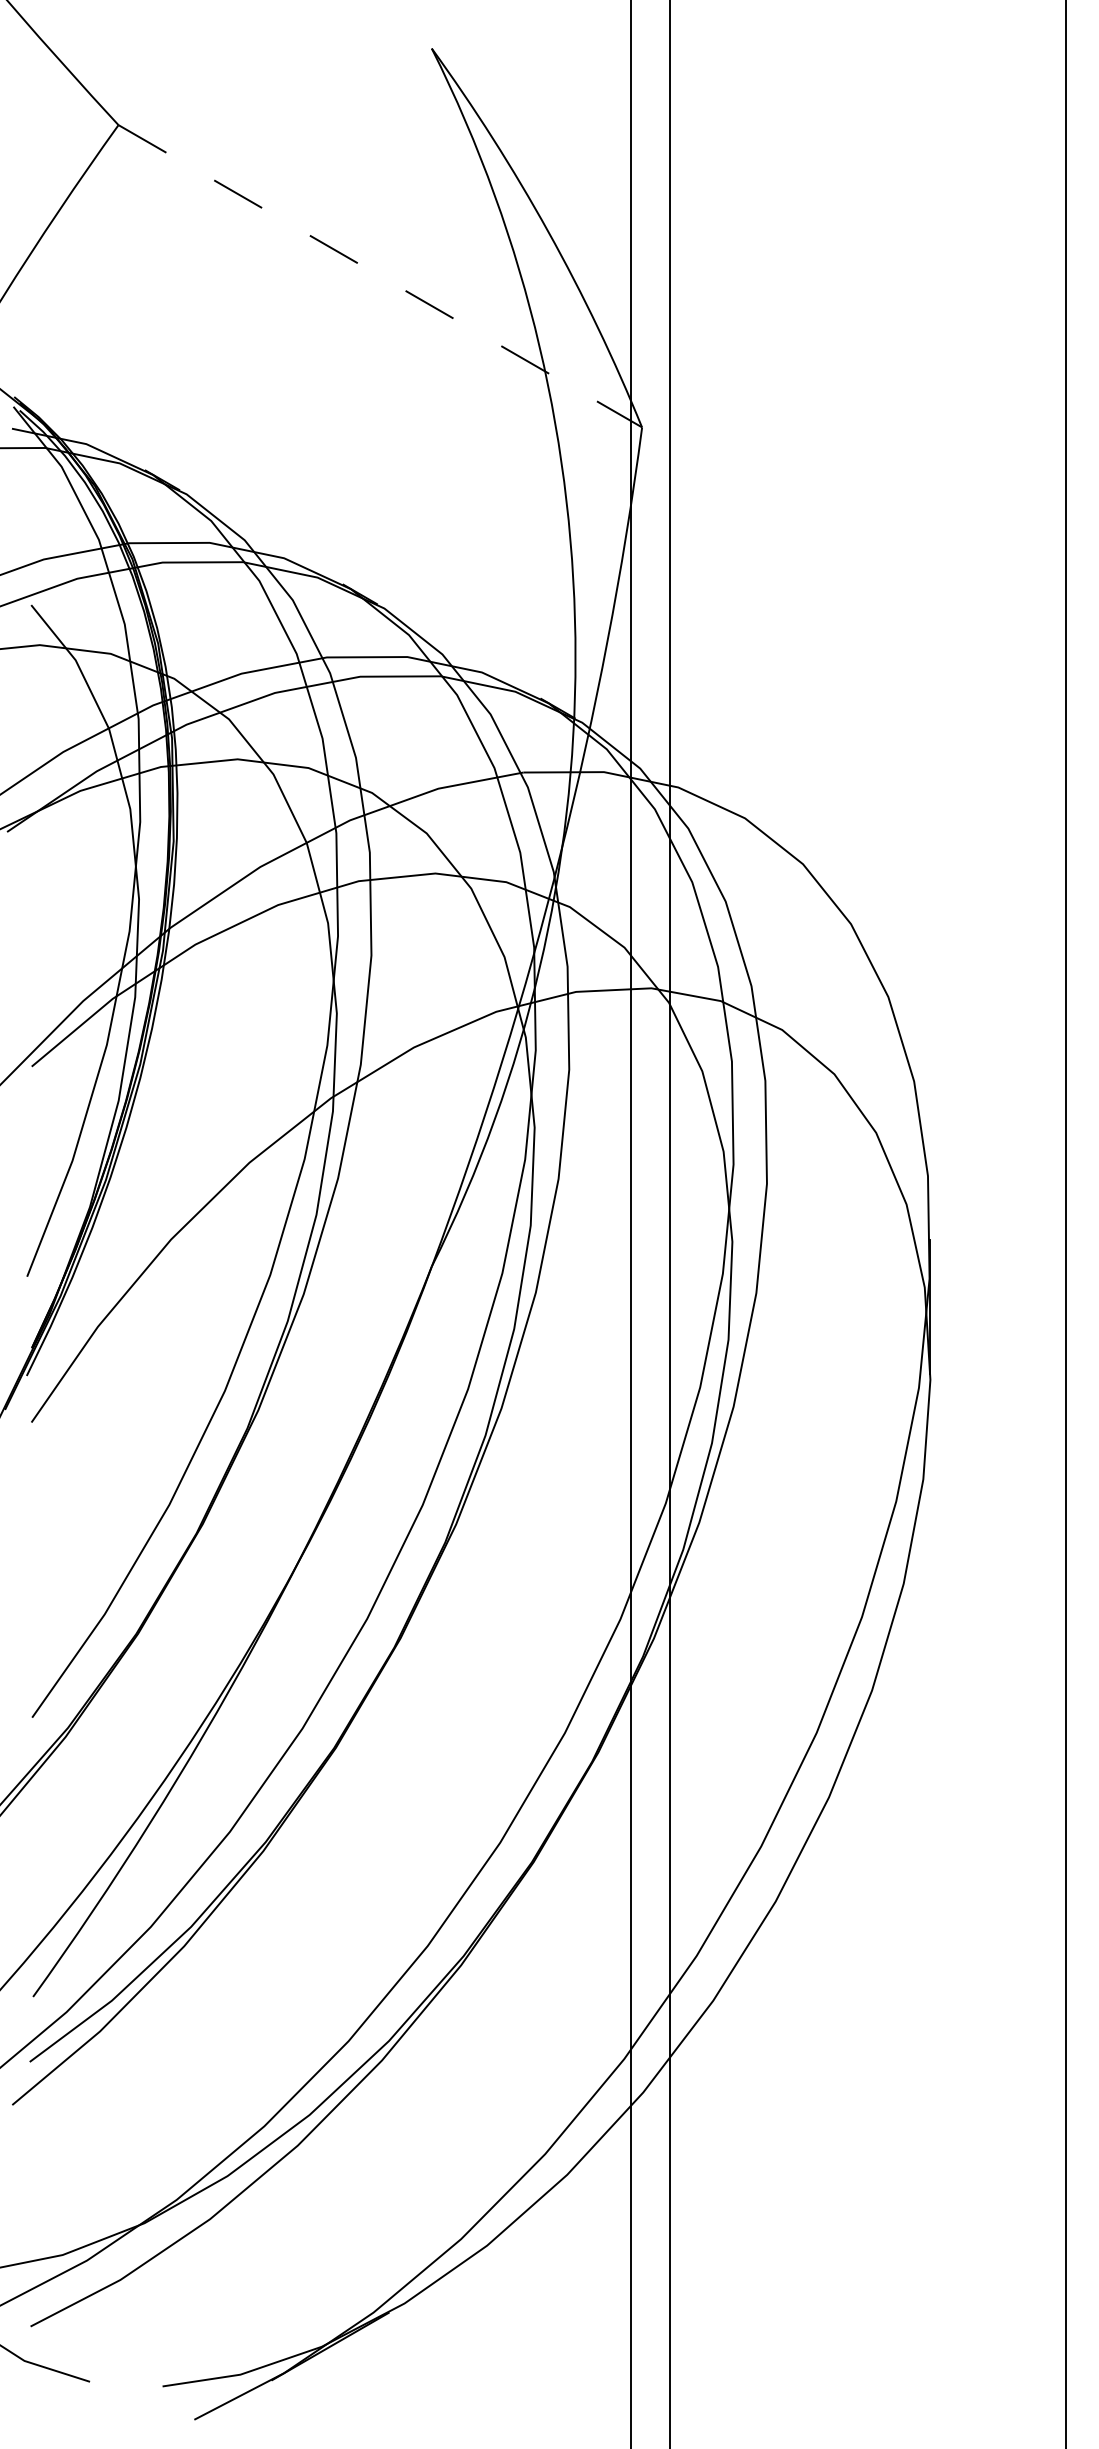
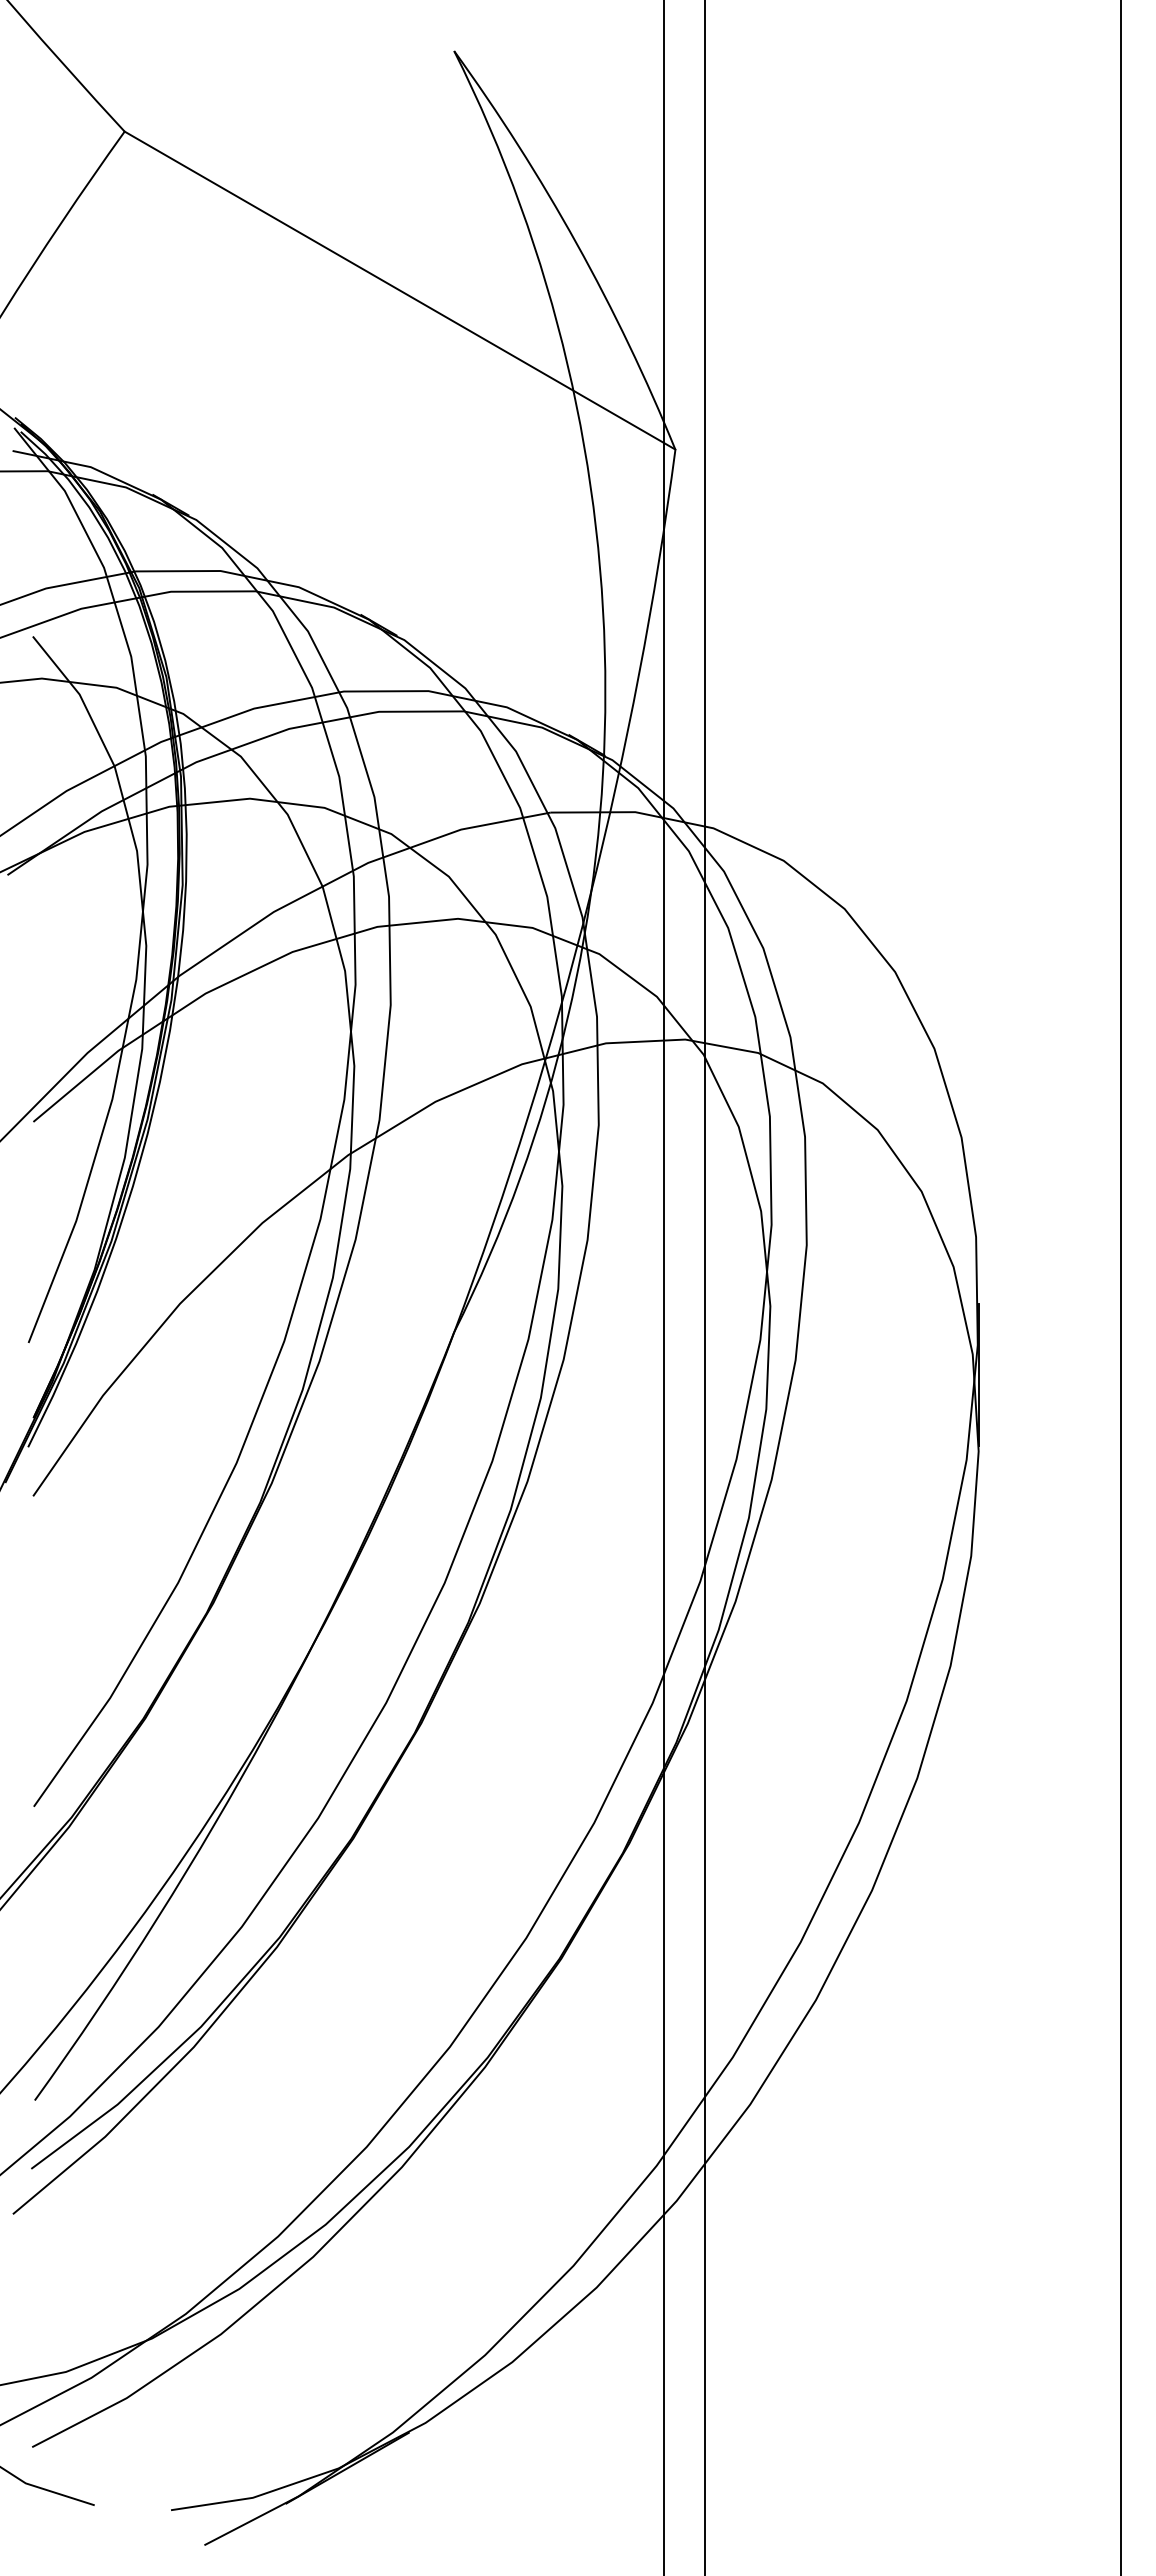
line: (380, 276) -> (400, 290), dashed -> solid

